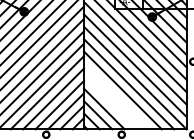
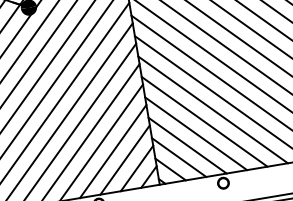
line: (116, 96) -> (204, 121), added
line: (110, 102) -> (196, 133), added

